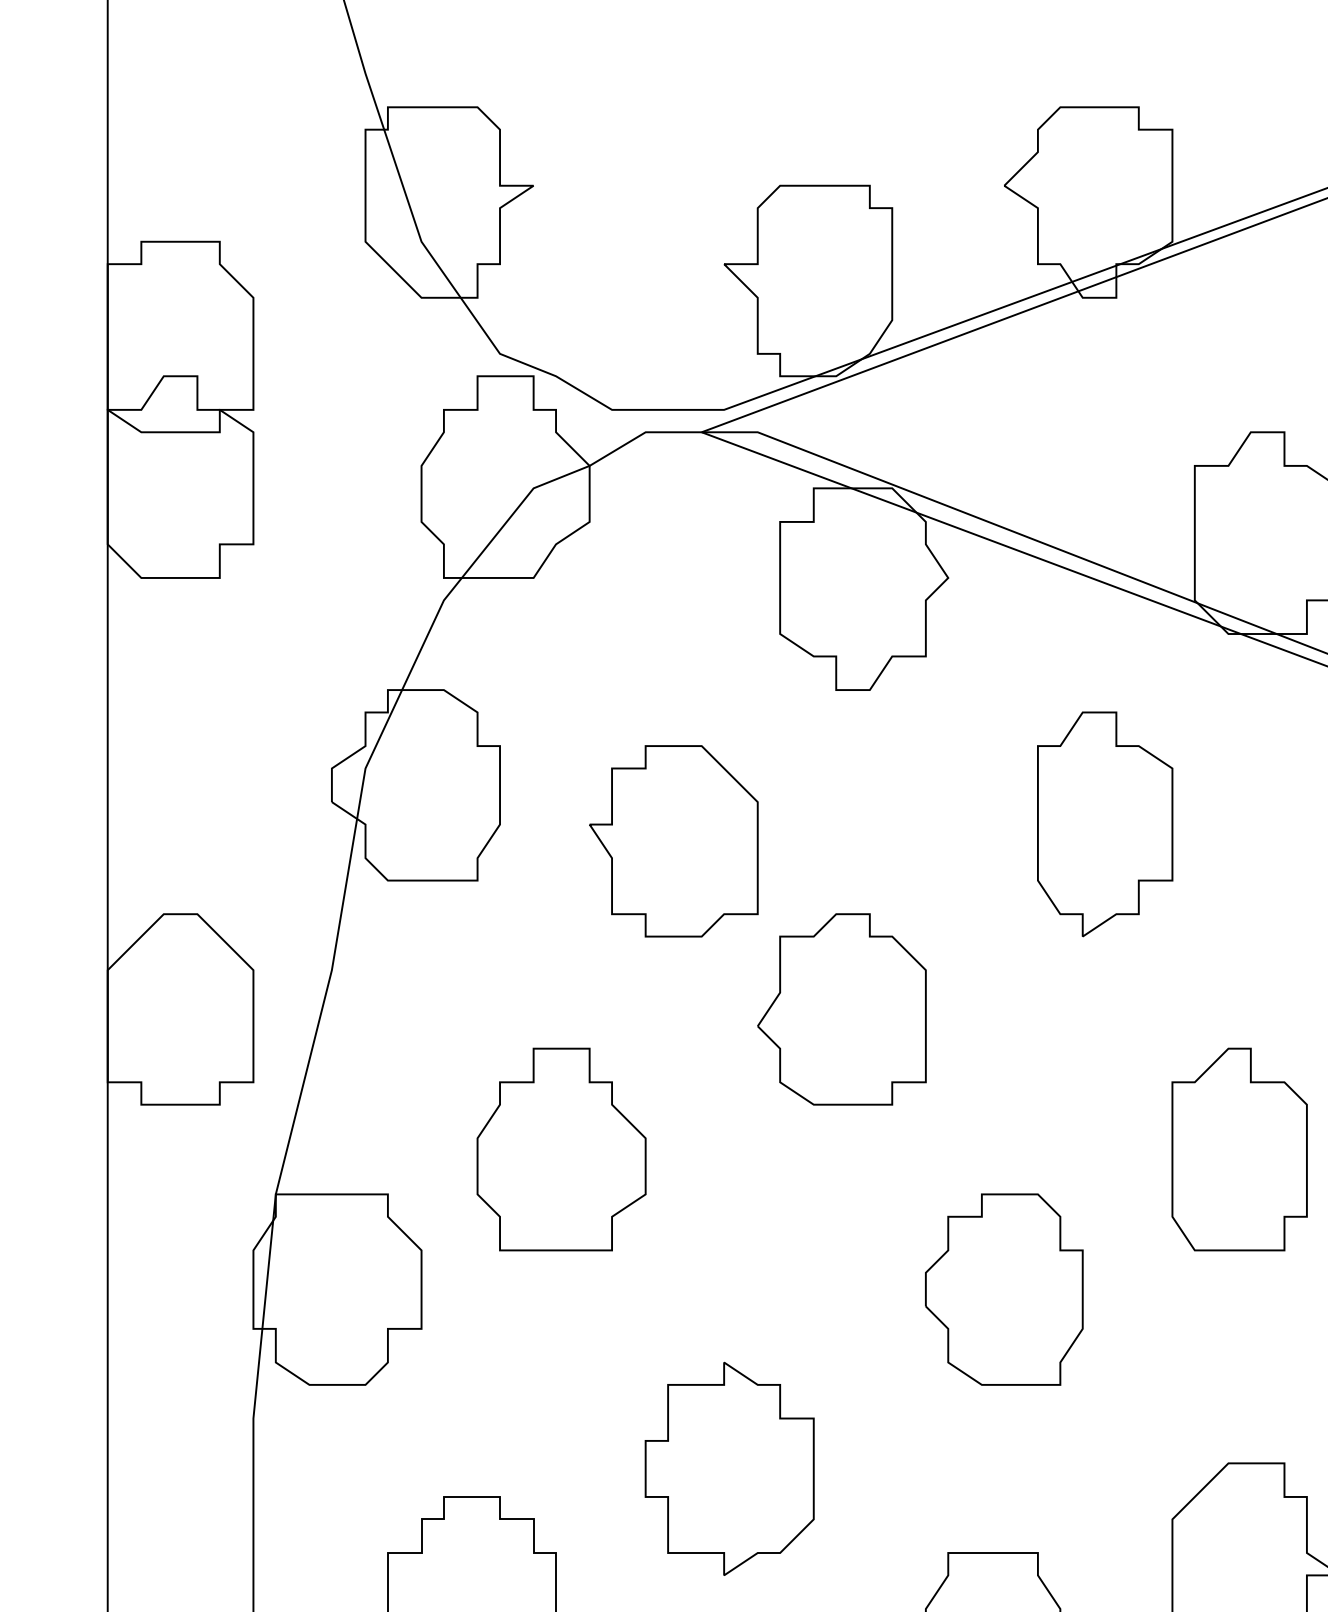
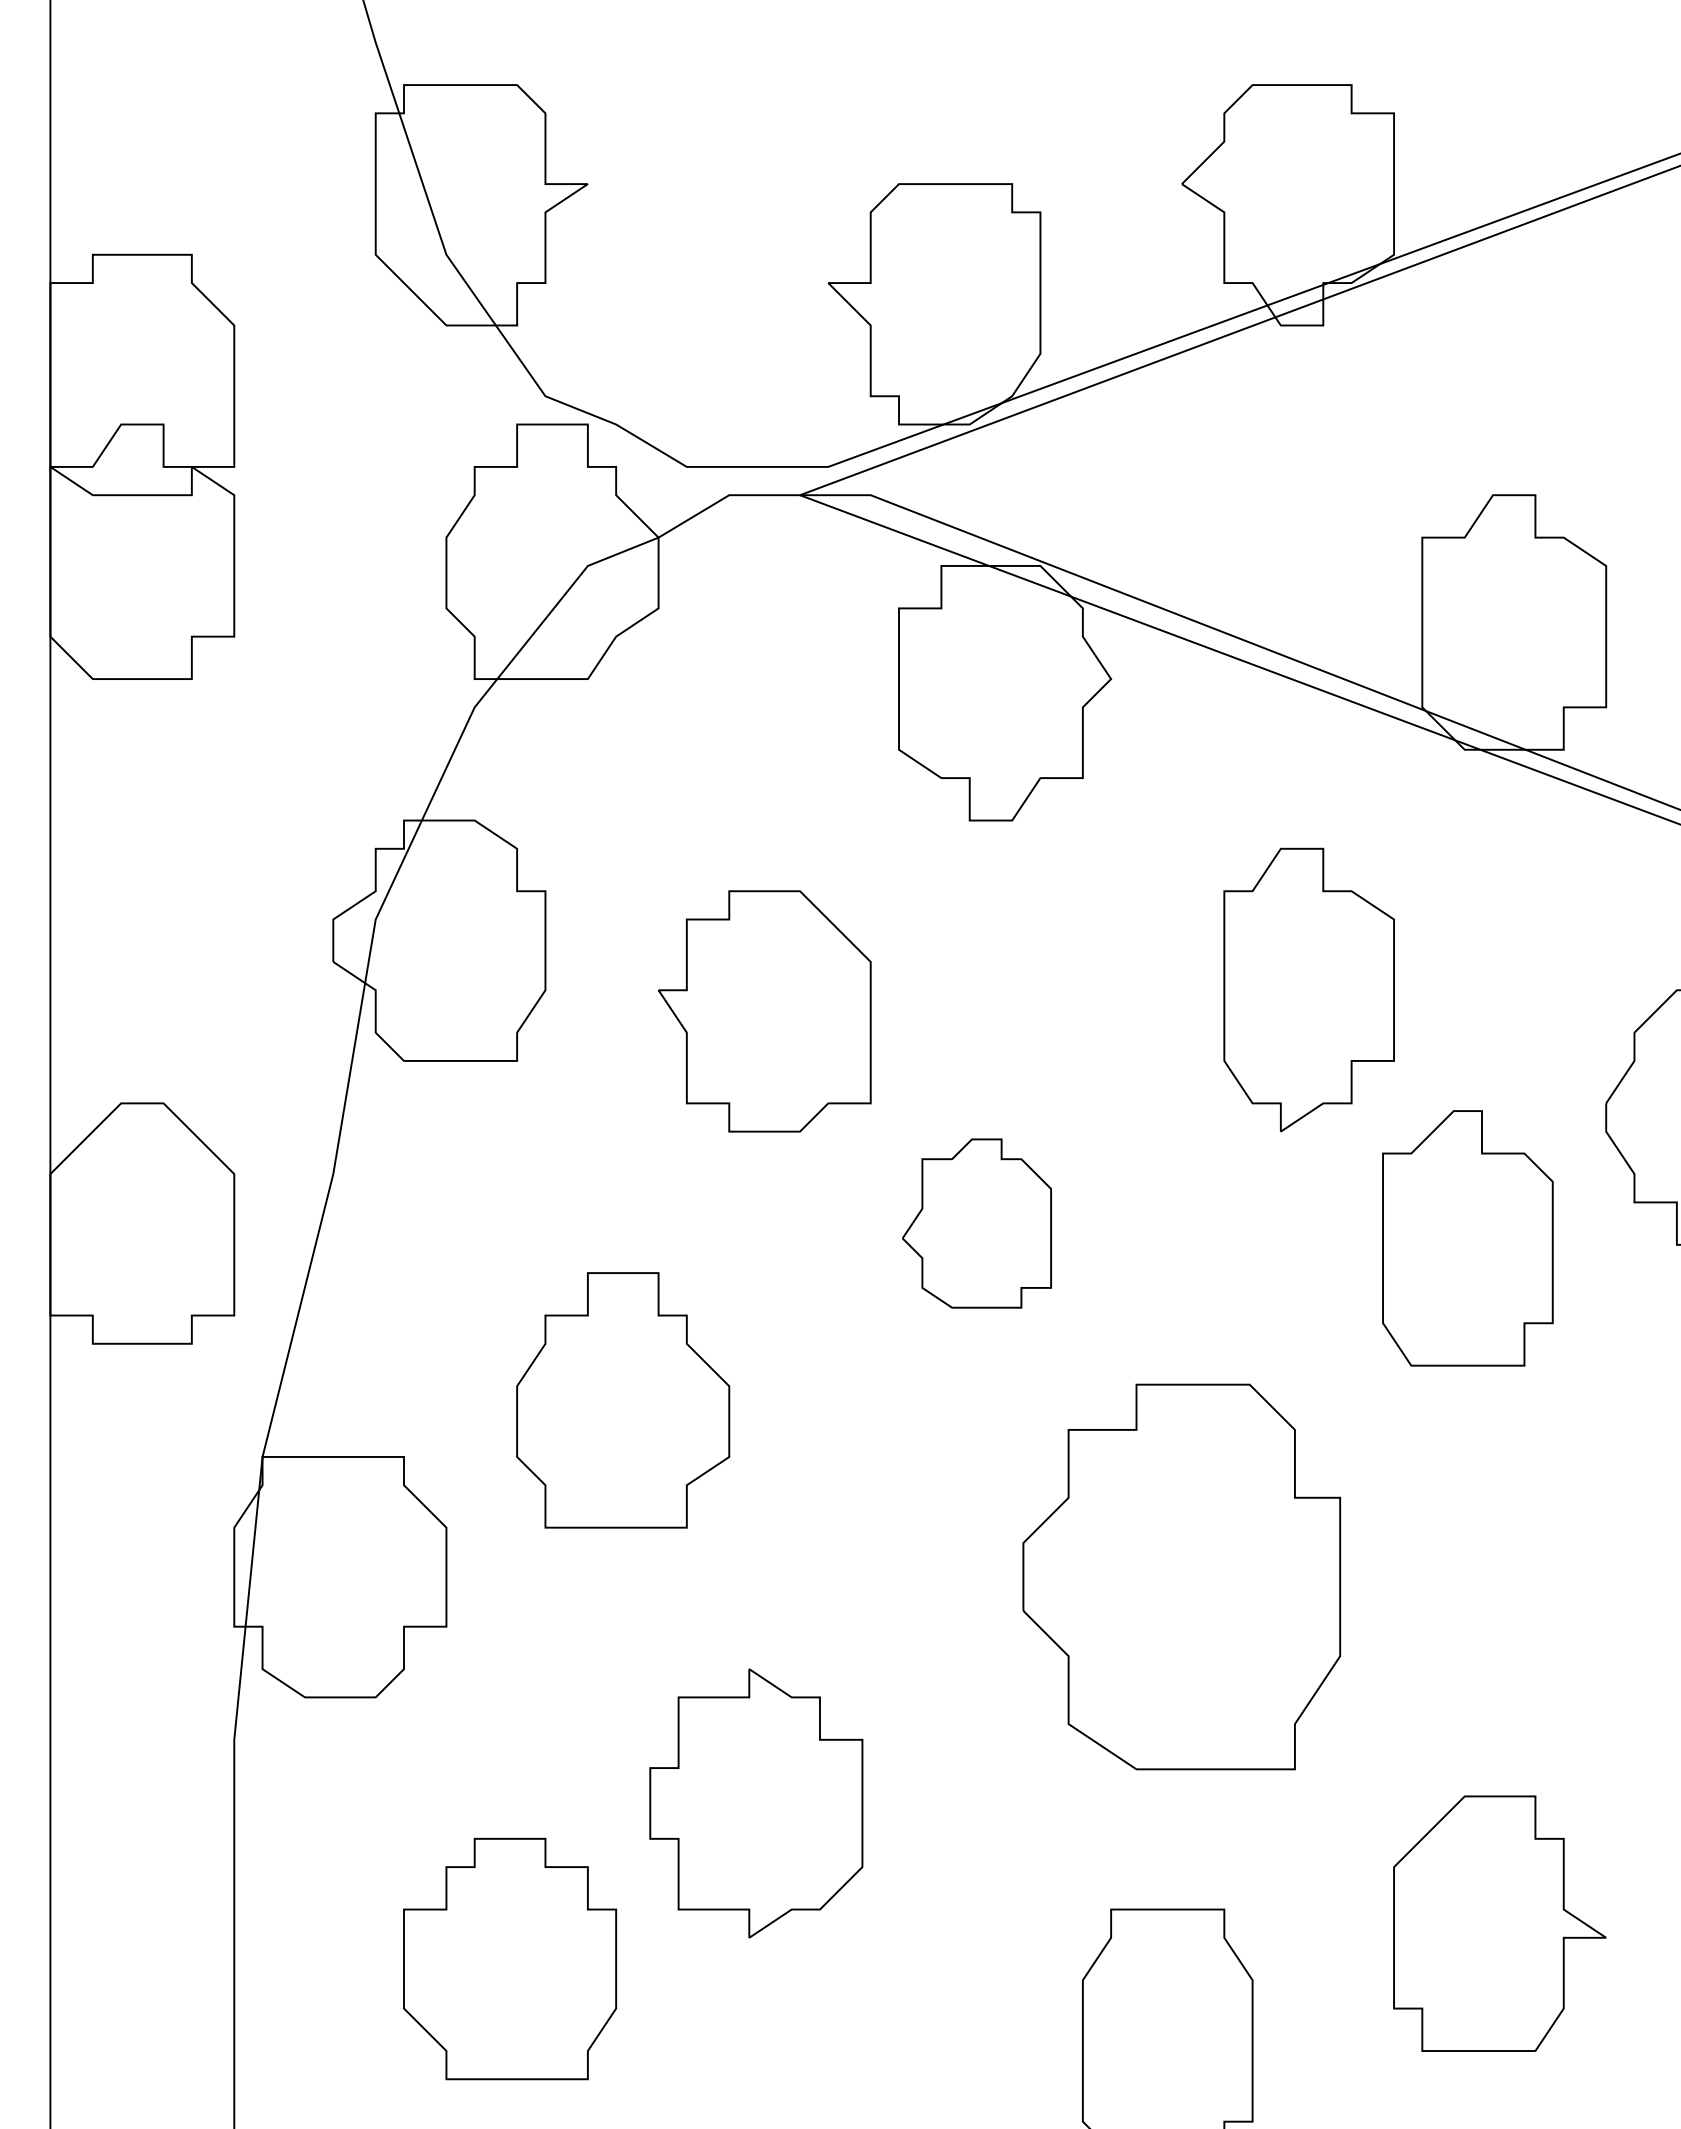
part: (841, 1009) -> (976, 1223), size x0.7
part: (1239, 1149) -> (1467, 1238), moved
part: (1004, 1289) -> (1181, 1577), size x1.6
part: (729, 1468) -> (756, 1803), moved

